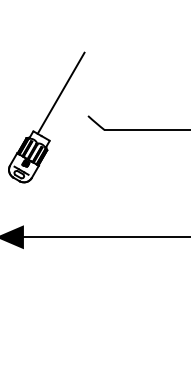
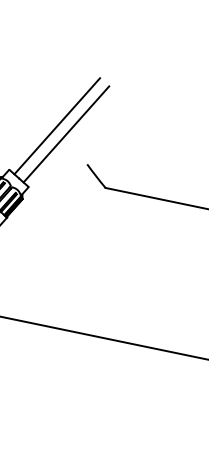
line: (68, 97) -> (65, 133), added

